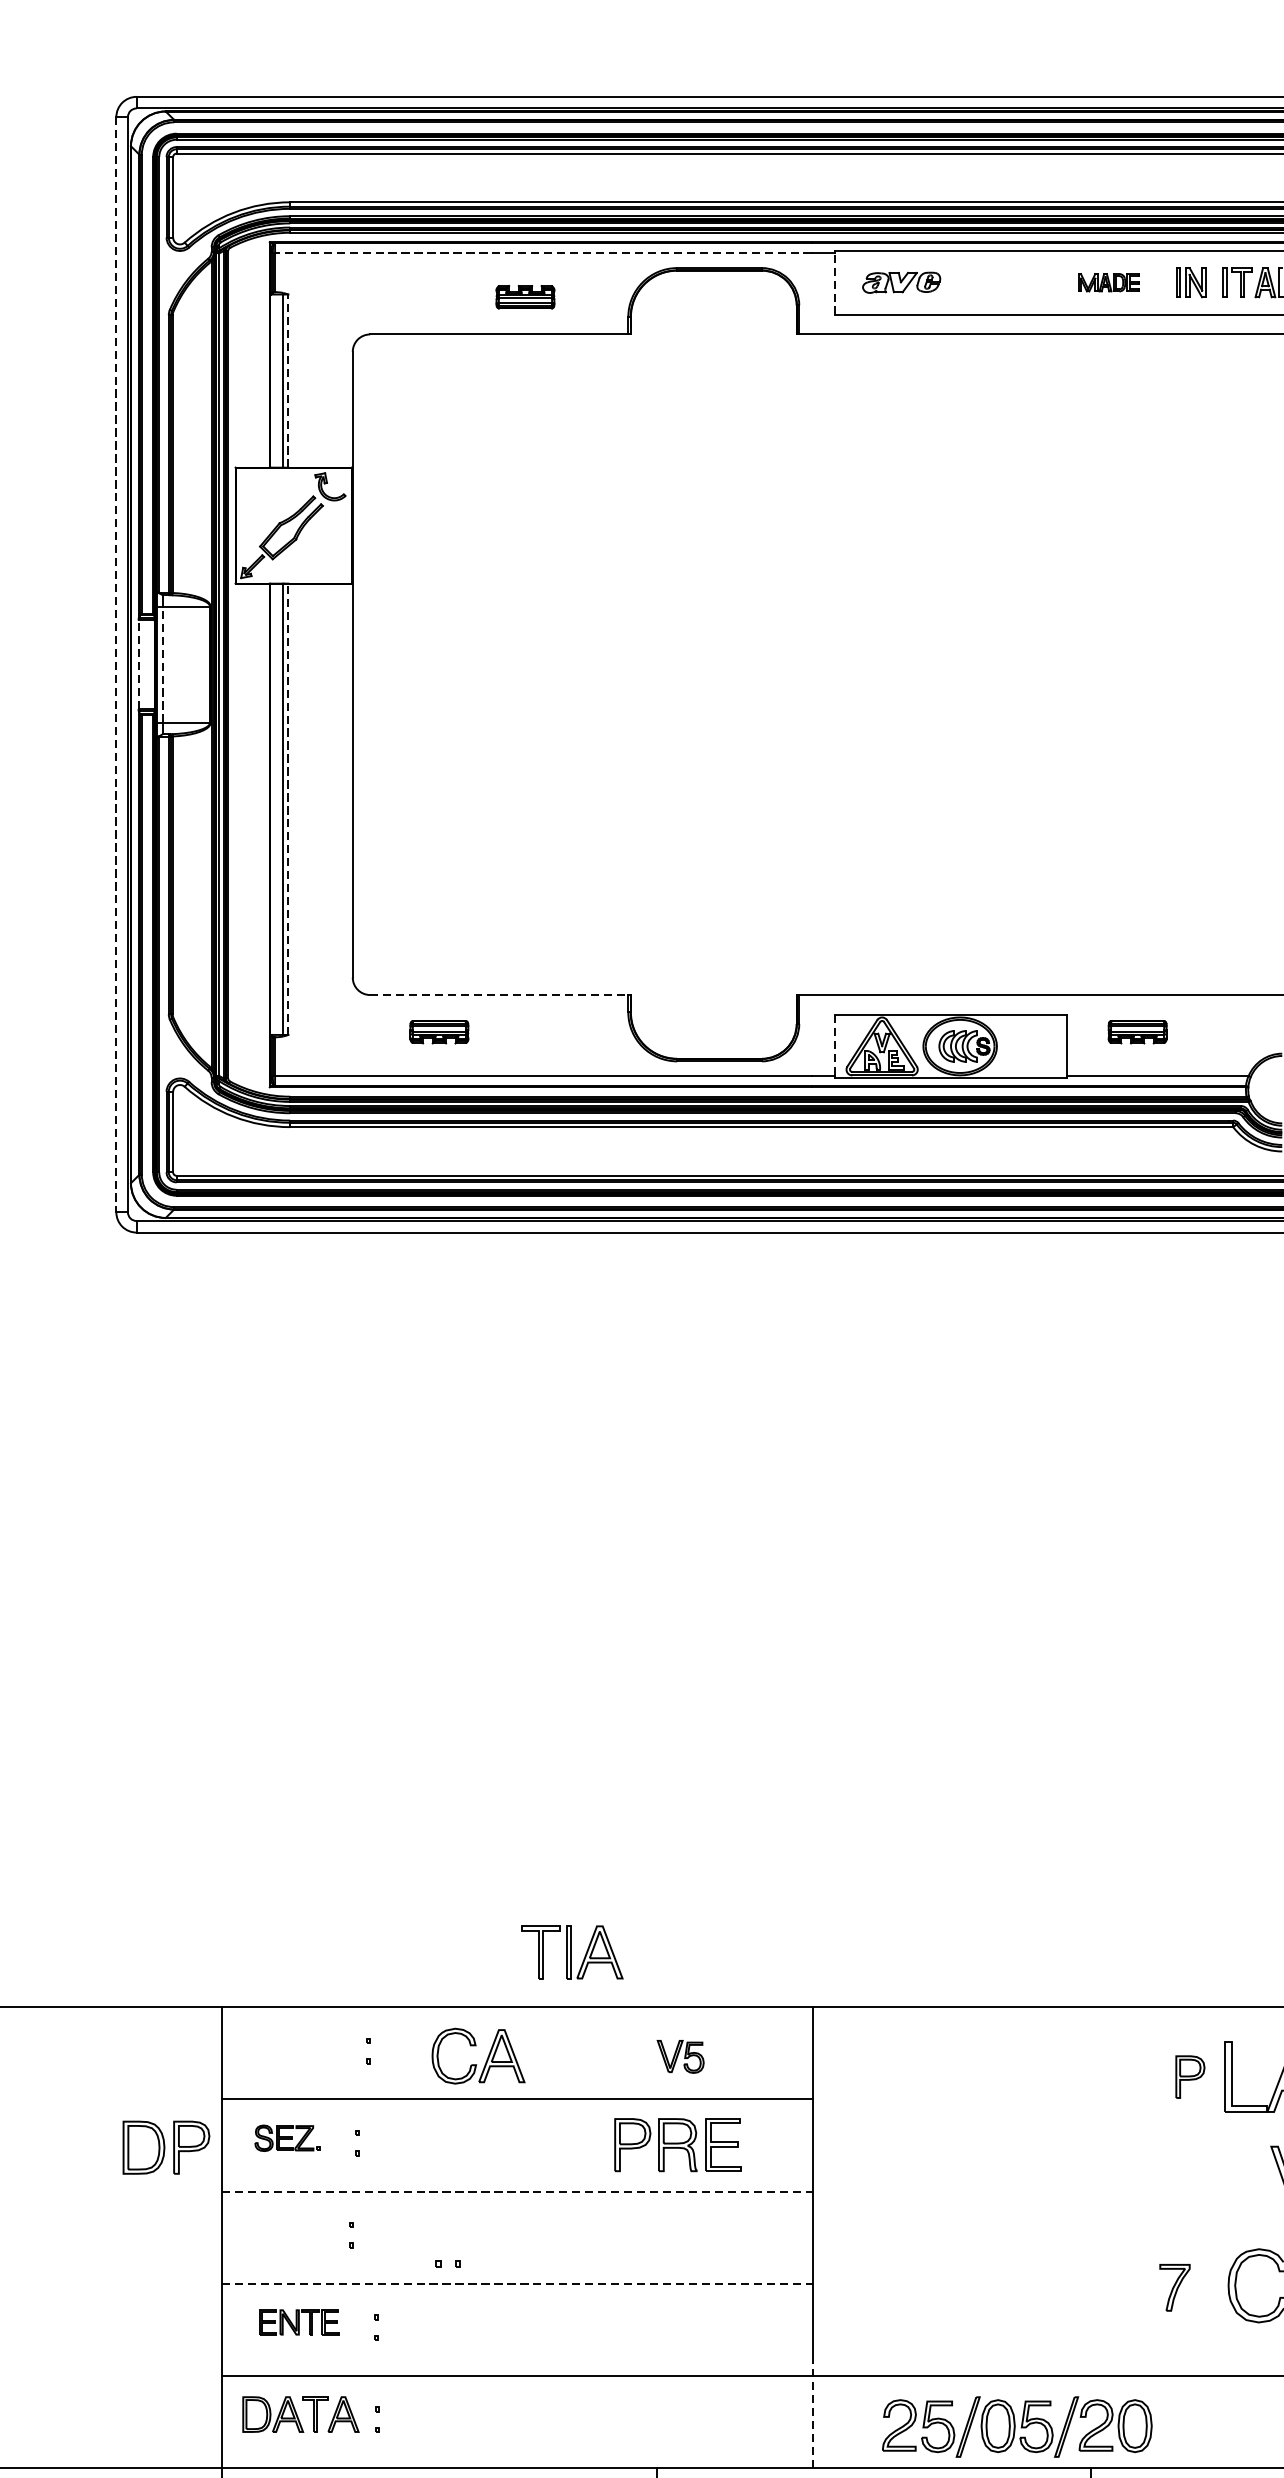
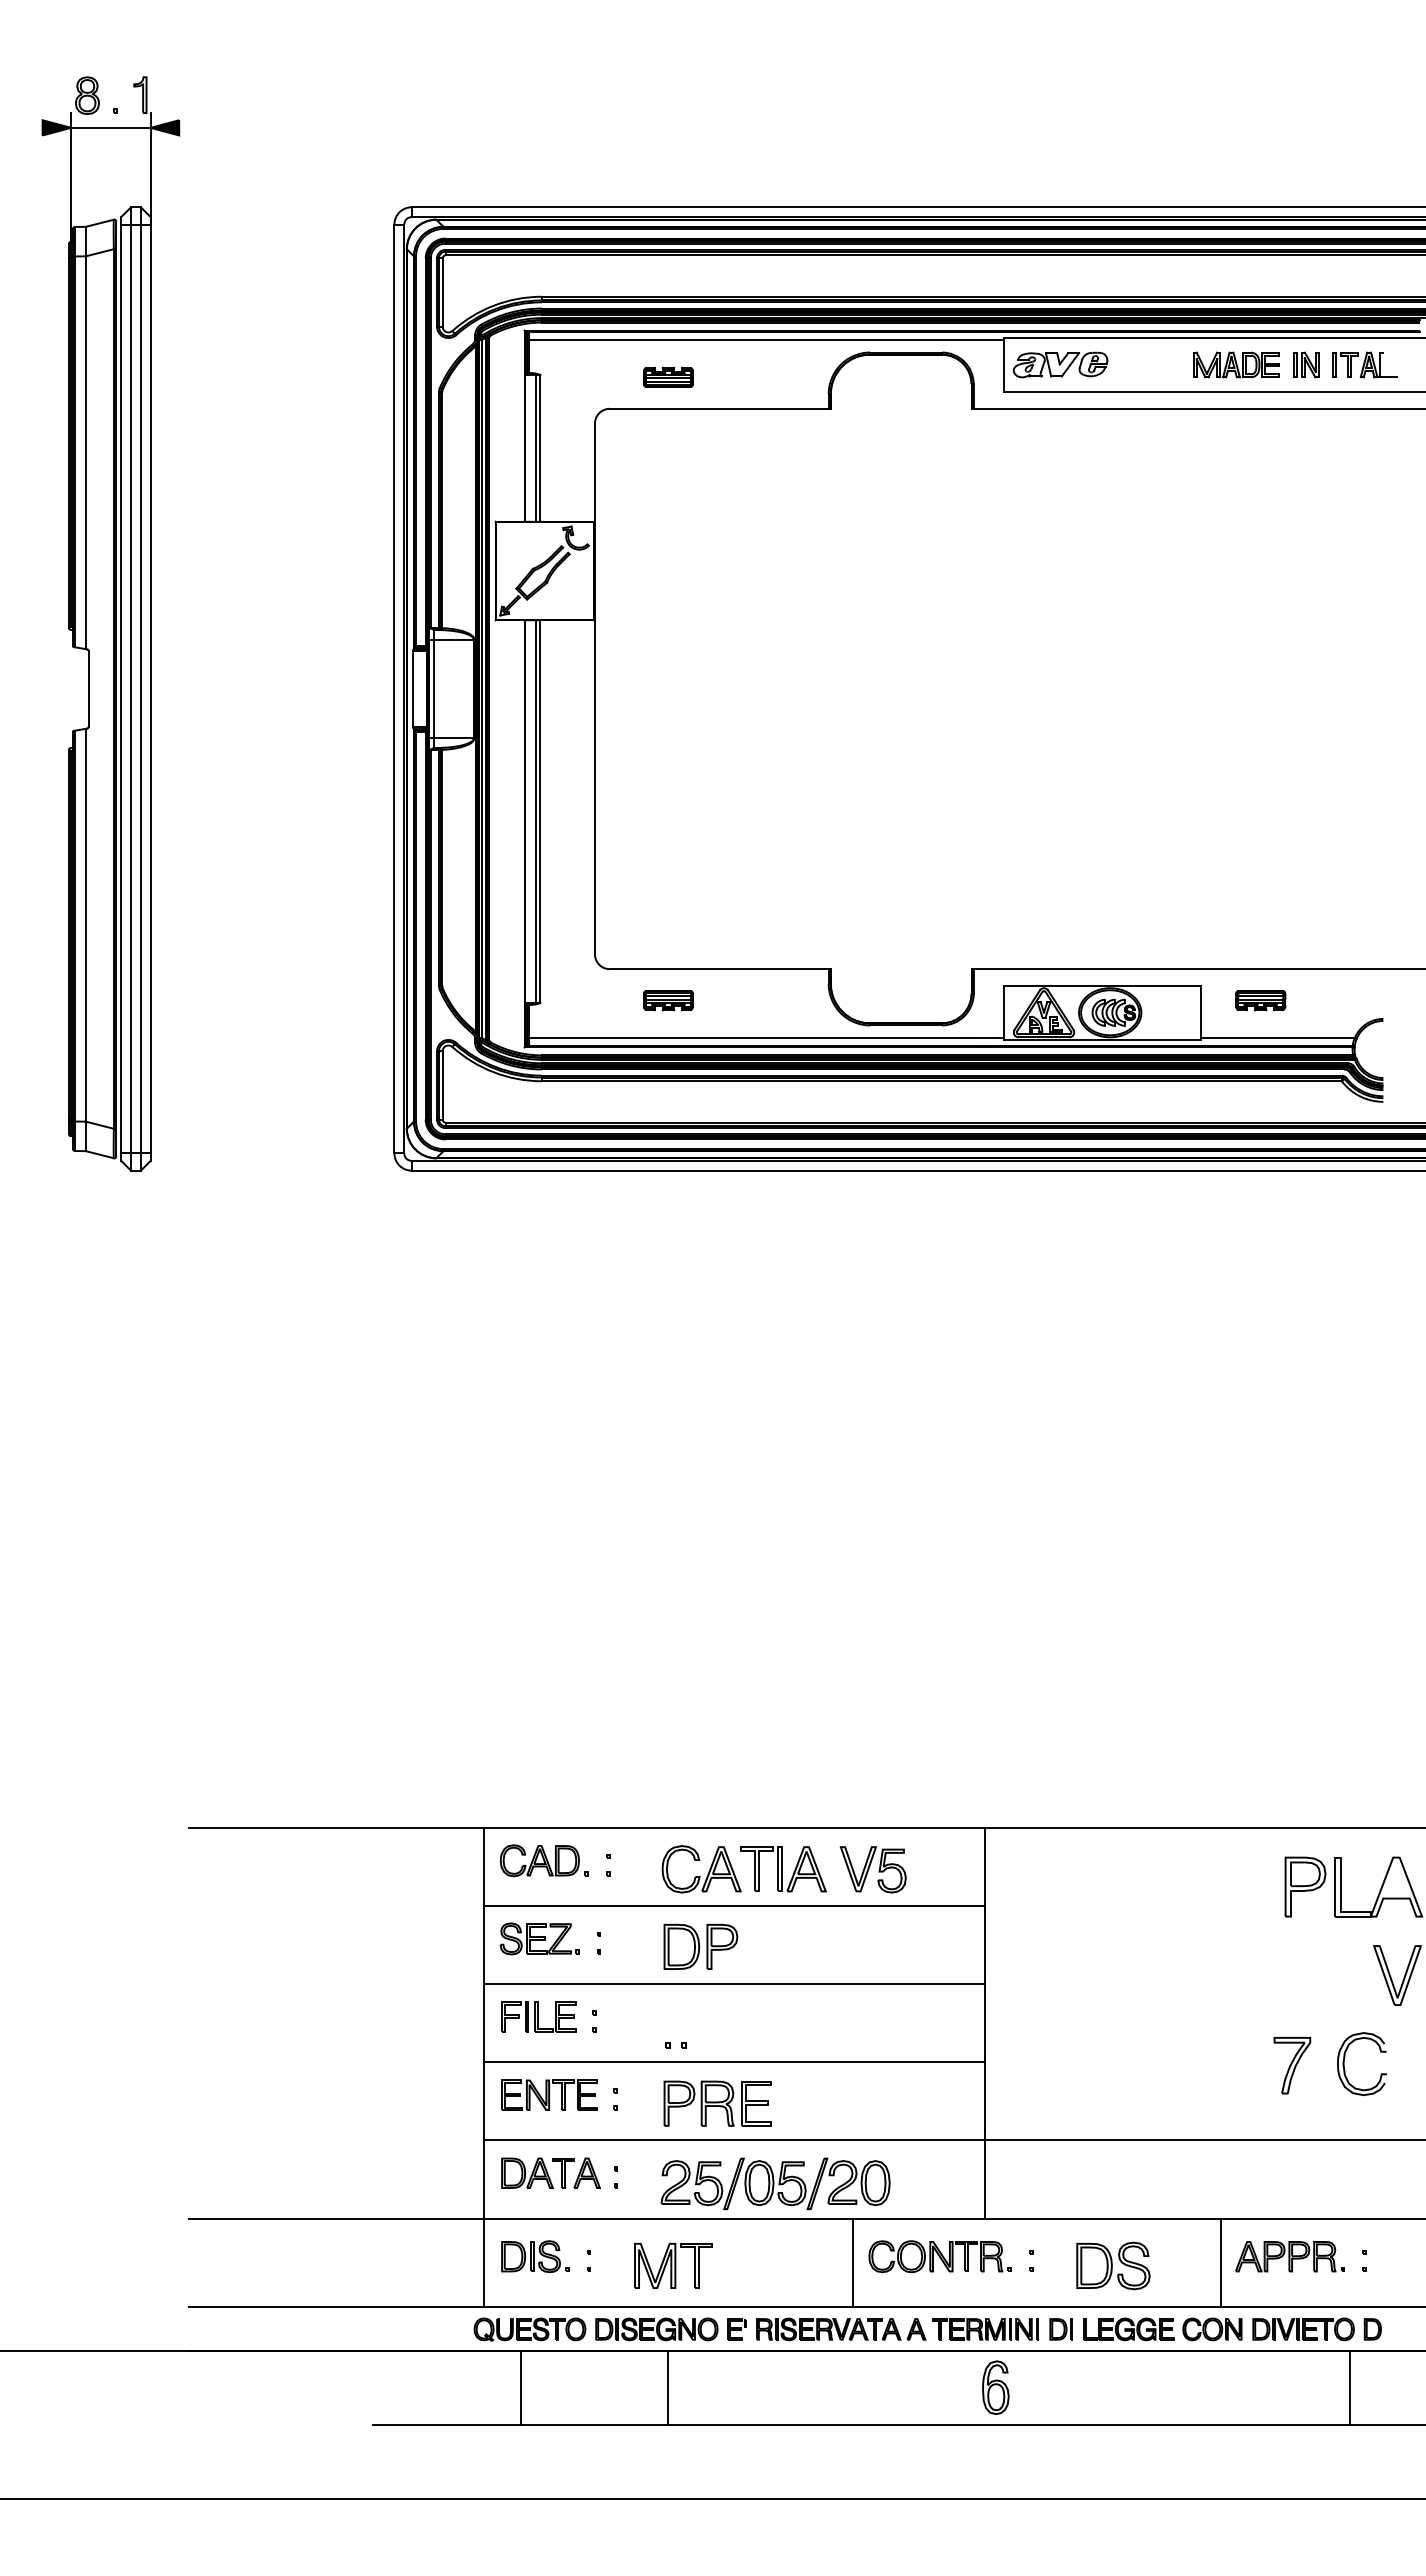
line: (543, 253) -> (756, 340), dashed -> solid
part: (901, 282) -> (1060, 364), size x1.43
part: (1109, 282) -> (1236, 364), size x1.67
line: (834, 283) -> (1003, 365), dashed -> solid
part: (525, 296) -> (668, 376), moved
line: (288, 380) -> (540, 447), dashed -> solid
line: (162, 664) -> (433, 688), dashed -> solid
line: (116, 665) -> (394, 689), dashed -> solid
line: (138, 665) -> (413, 689), dashed -> solid
line: (288, 809) -> (540, 811), dashed -> solid
line: (499, 995) -> (719, 969), dashed -> solid
line: (834, 1046) -> (1003, 1012), dashed -> solid
part: (572, 1952) -> (783, 1869), moved
part: (292, 2045) -> (543, 1860), added
part: (679, 2056) -> (872, 1869), size x1.67
part: (1190, 2076) -> (1305, 1886), size x1.67
part: (287, 2137) -> (539, 1938), size x1.43
part: (677, 2144) -> (717, 2103), moved
part: (165, 2147) -> (700, 1946), moved
line: (517, 2191) -> (734, 1984), dashed -> solid
part: (286, 2229) -> (538, 2016), added
line: (517, 2283) -> (734, 2062), dashed -> solid
part: (1175, 2287) -> (1292, 2065), size x1.43
part: (299, 2321) -> (549, 2094), size x1.43
line: (813, 2414) -> (985, 2173), dashed -> solid
part: (1017, 2426) -> (775, 2183), moved

